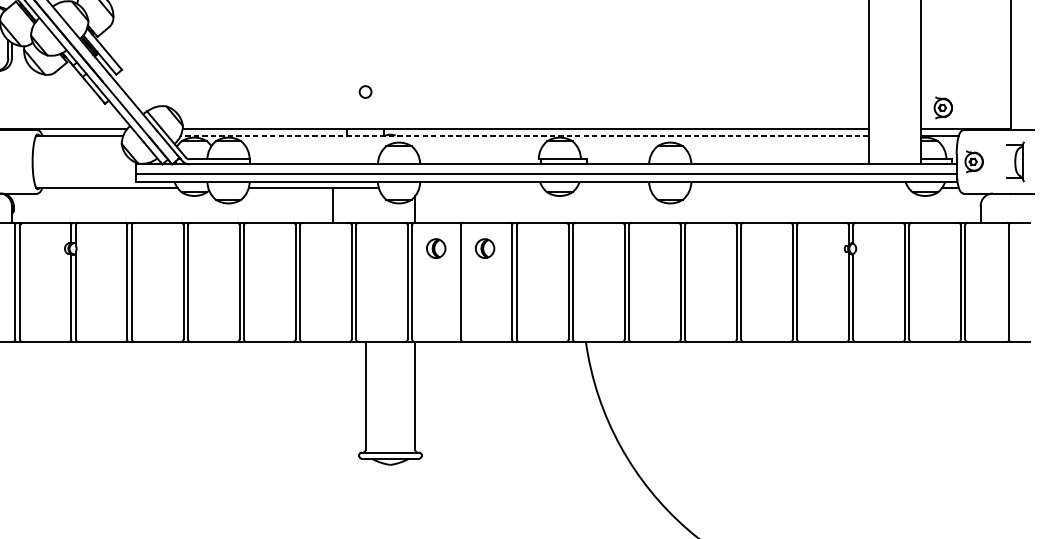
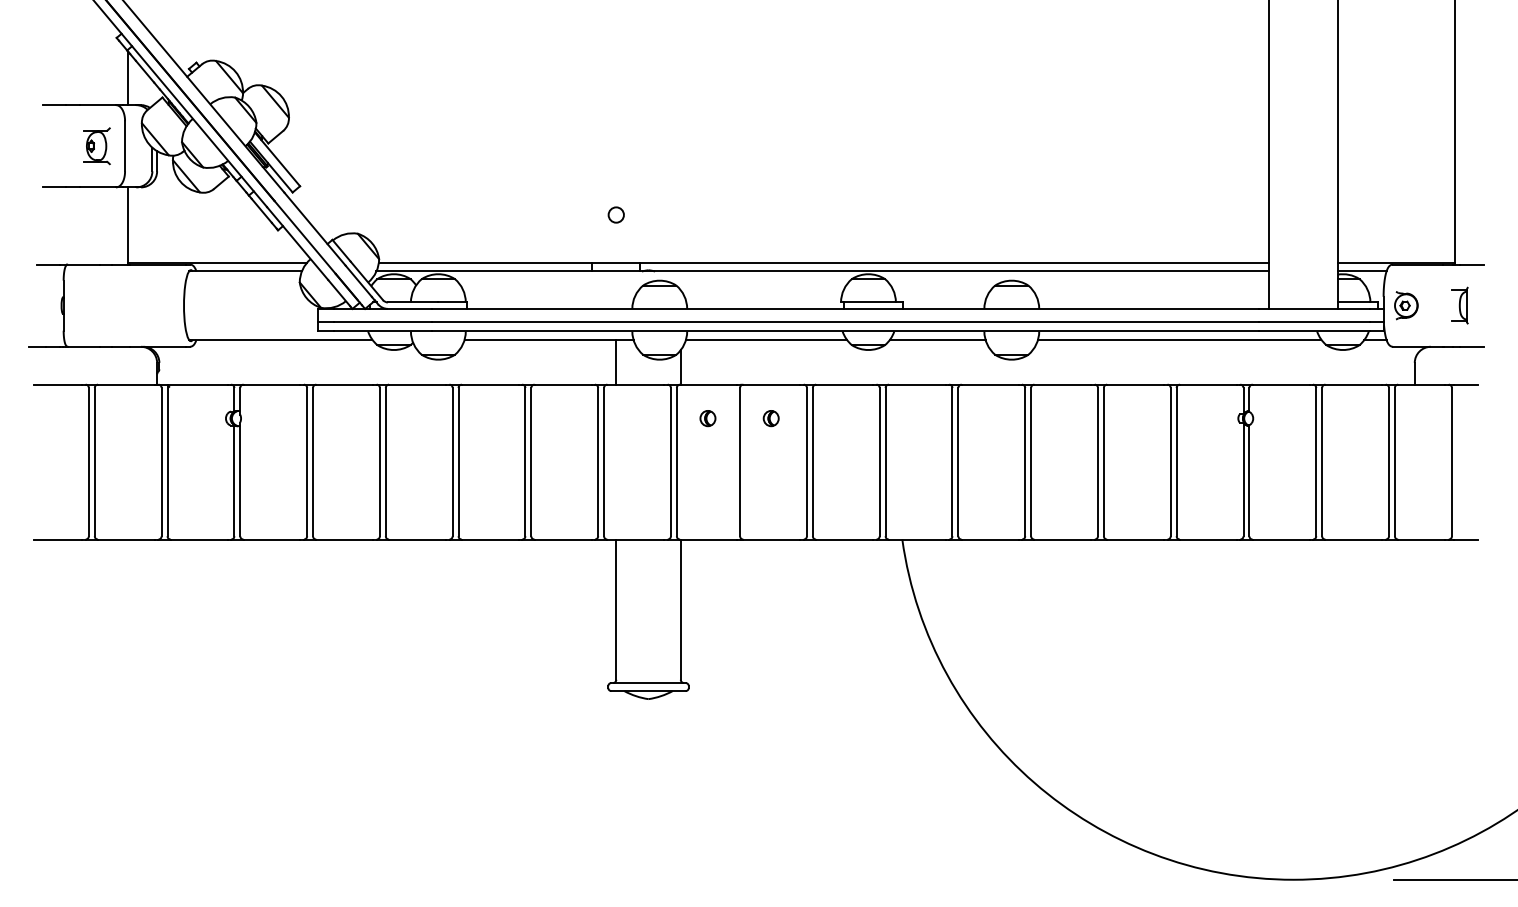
part: (943, 107) -> (1366, 235), removed
line: (524, 135) -> (822, 271), dashed -> solid
part: (1015, 161) -> (1459, 305), size x0.71
line: (481, 187) -> (766, 339), added
line: (613, 187) -> (937, 339), added
line: (799, 187) -> (1179, 339), added
line: (333, 204) -> (616, 361), moved
part: (435, 248) -> (707, 418), size x0.62
part: (484, 248) -> (770, 418), size x0.62

